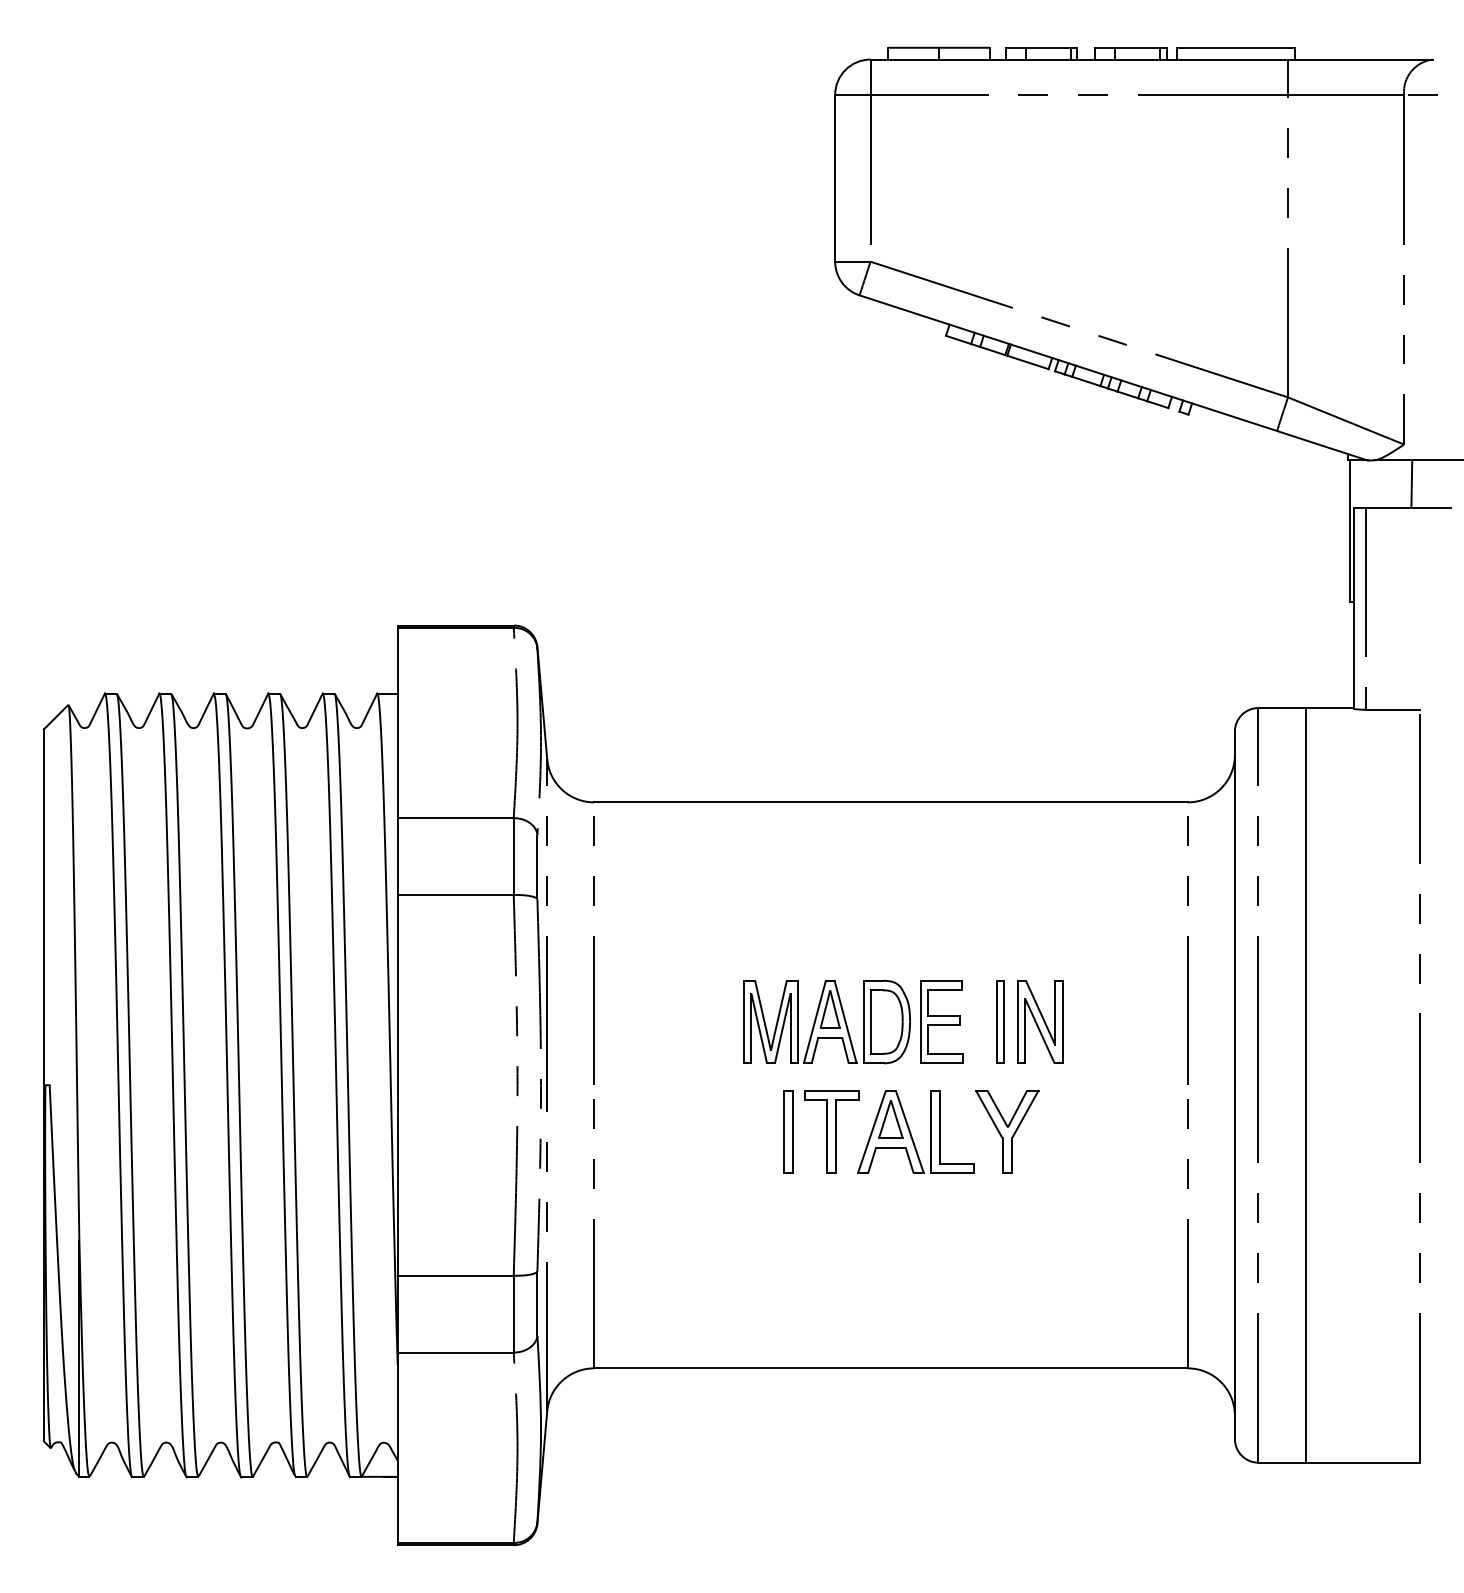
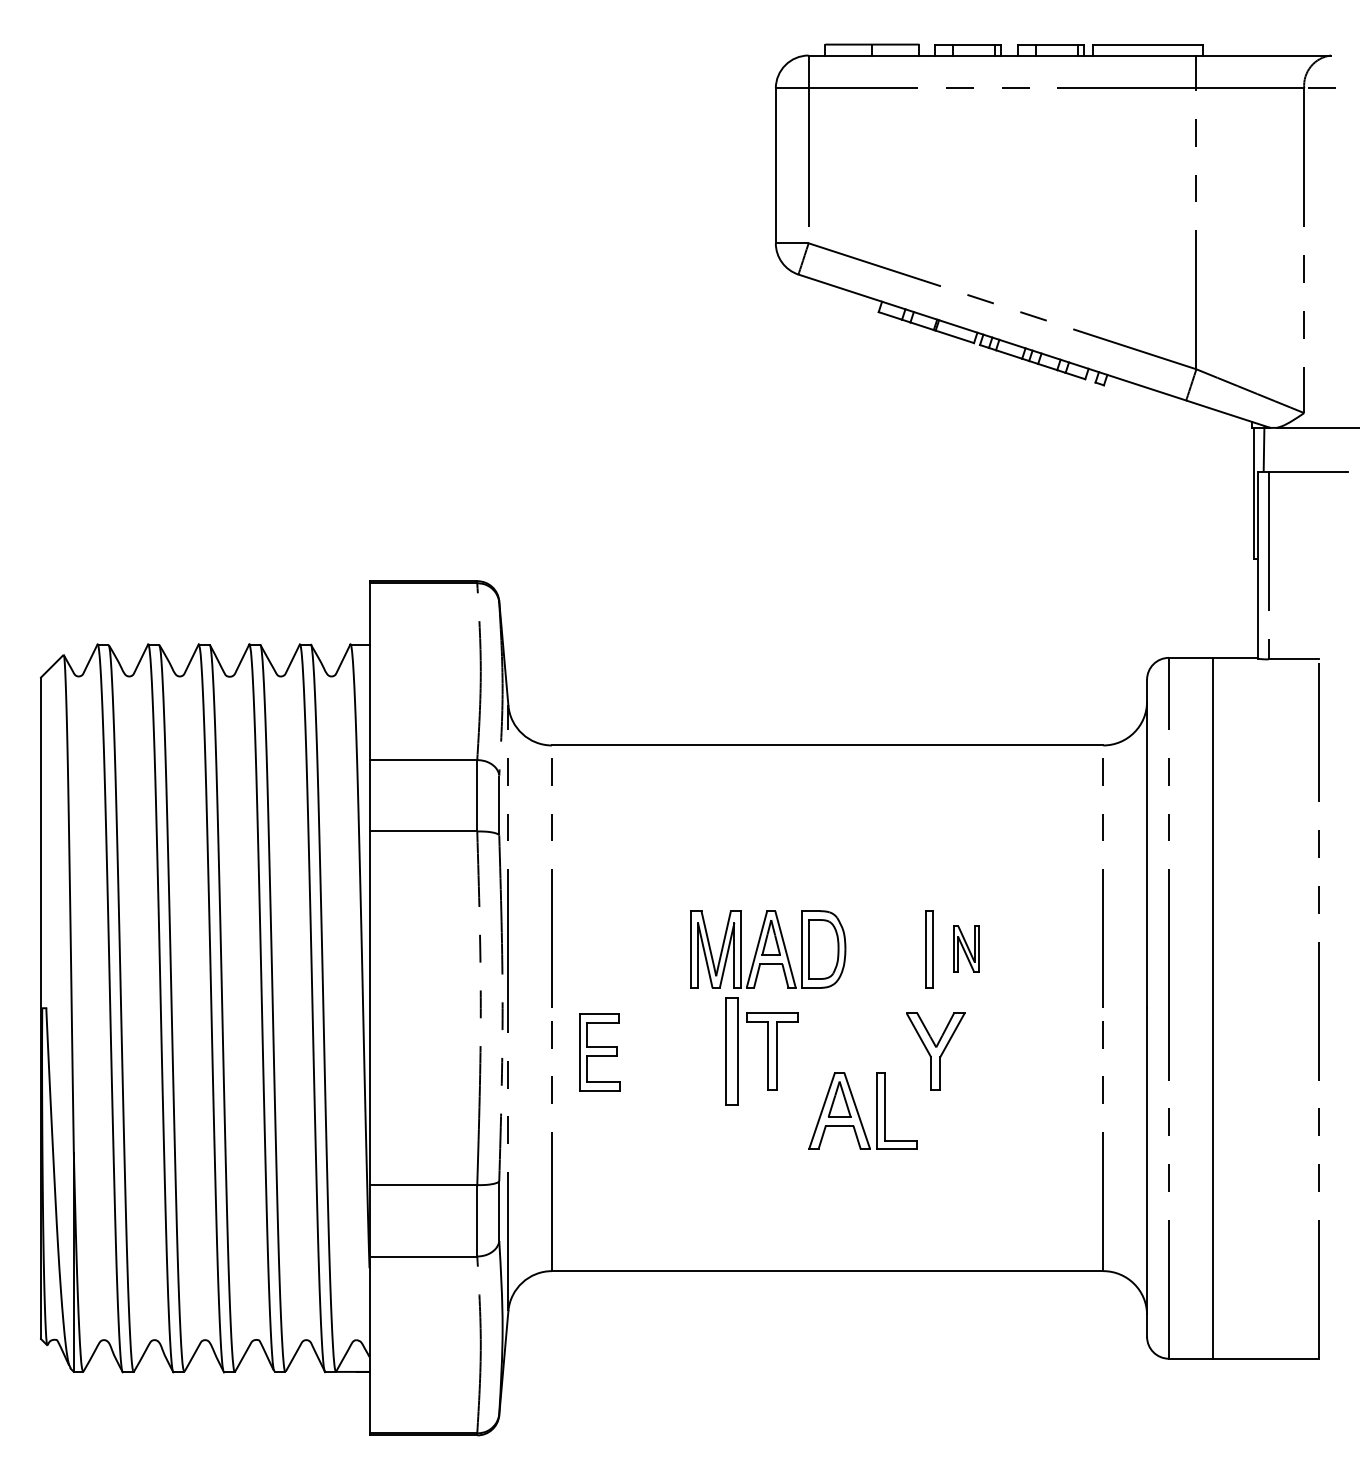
line: (1411, 483) -> (1263, 448), moved
part: (941, 1021) -> (599, 1052), moved
part: (1040, 1021) -> (966, 948), size x0.6
part: (788, 1131) -> (732, 1051), size x1.4
part: (915, 1131) -> (862, 1110), moved

